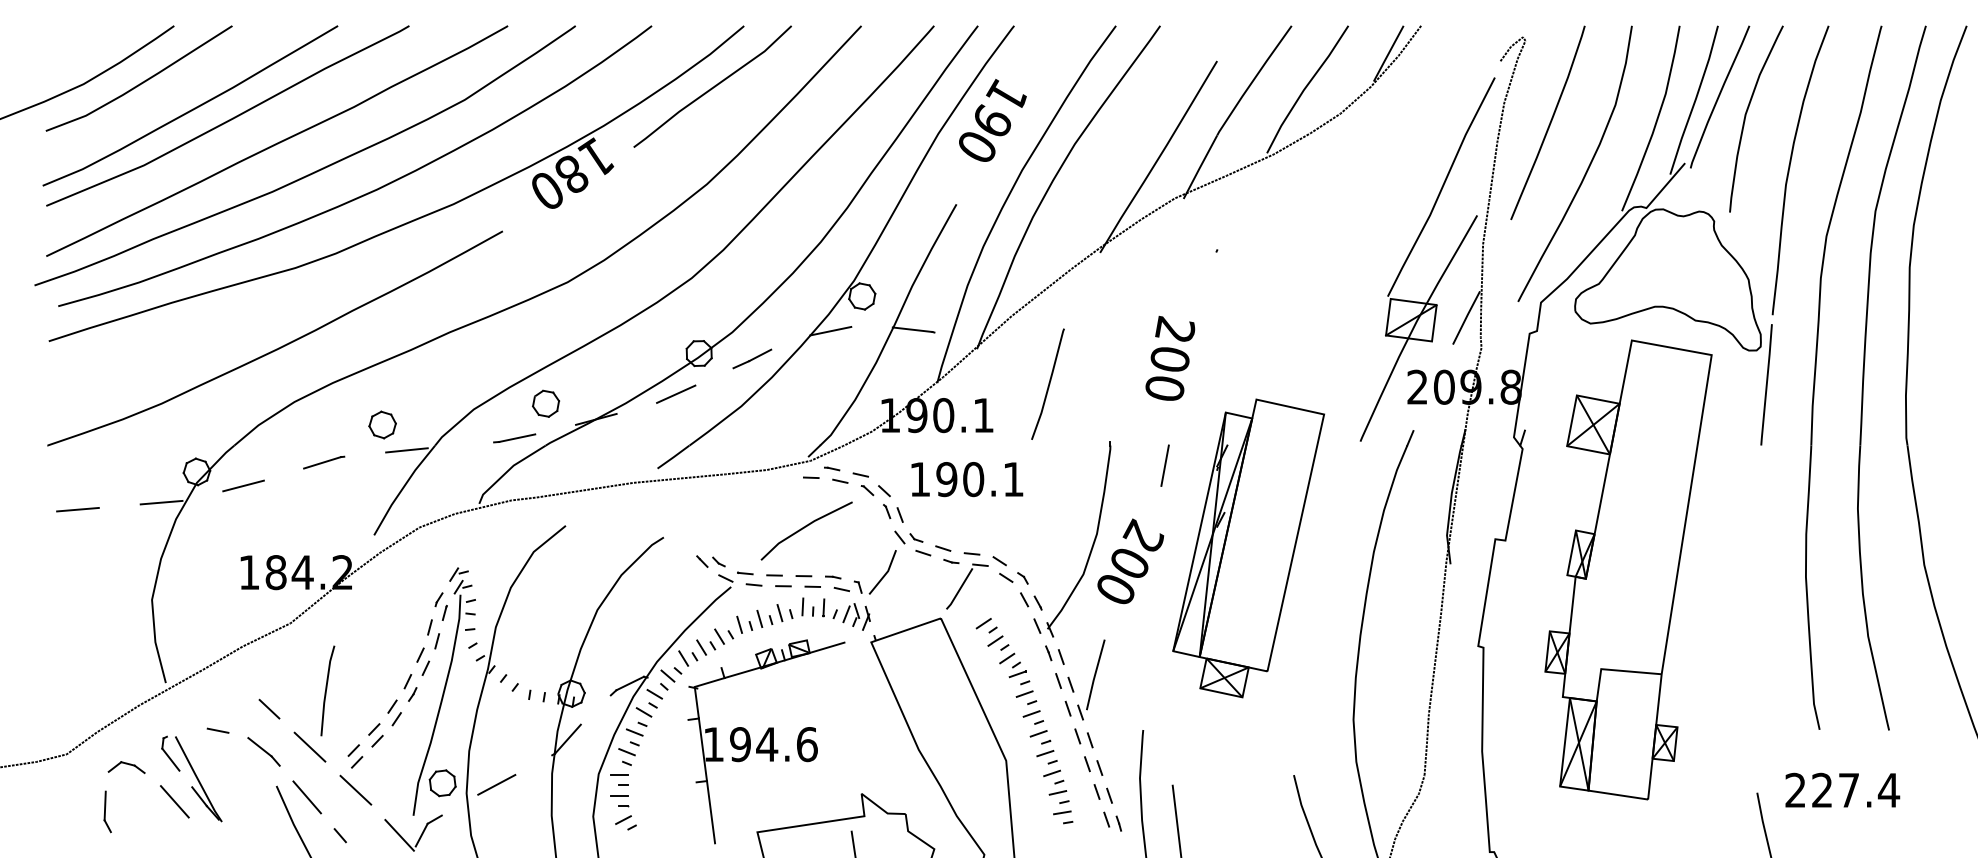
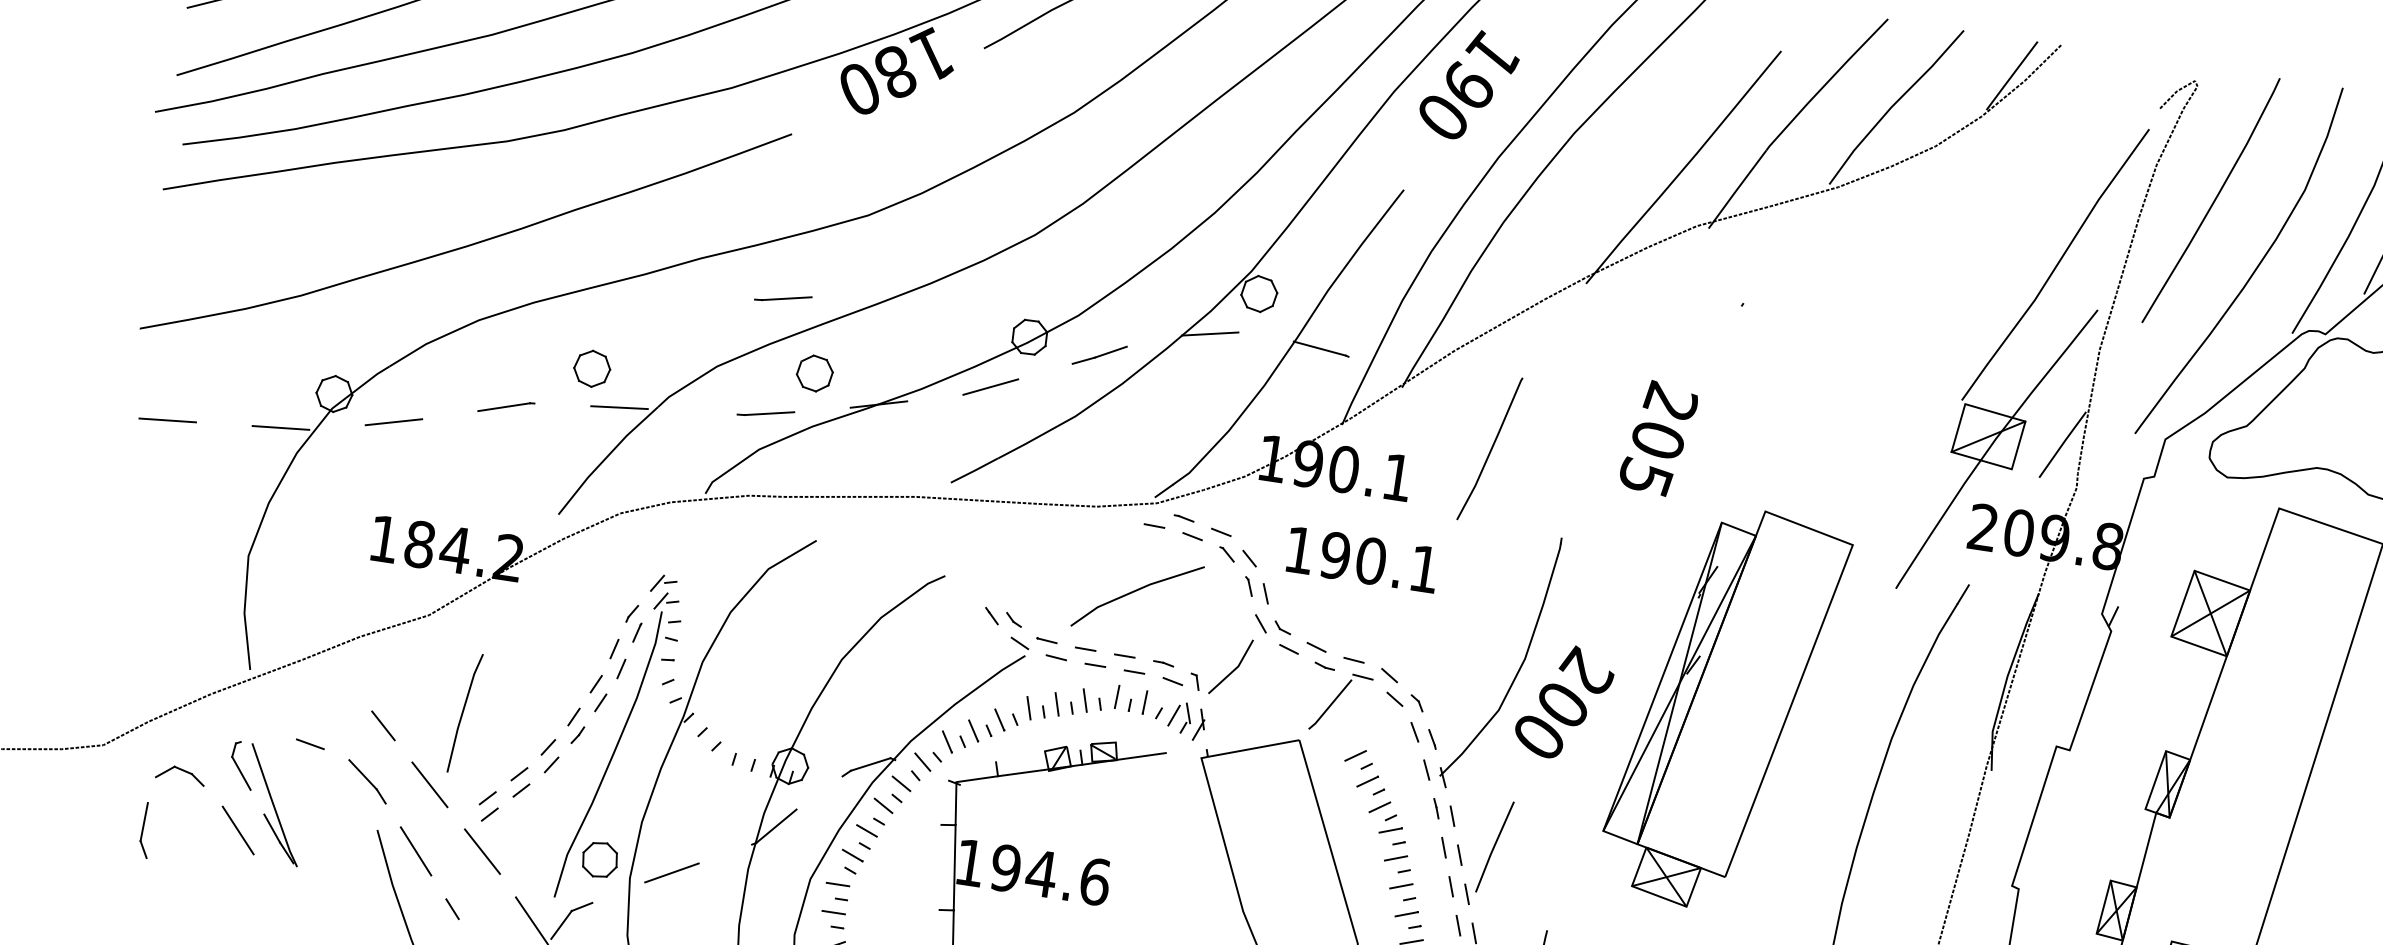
line: (514, 352) -> (783, 298), added
text: (1165, 387) -> (1646, 476), 200 -> 205
line: (1164, 465) -> (1629, 581), removed

